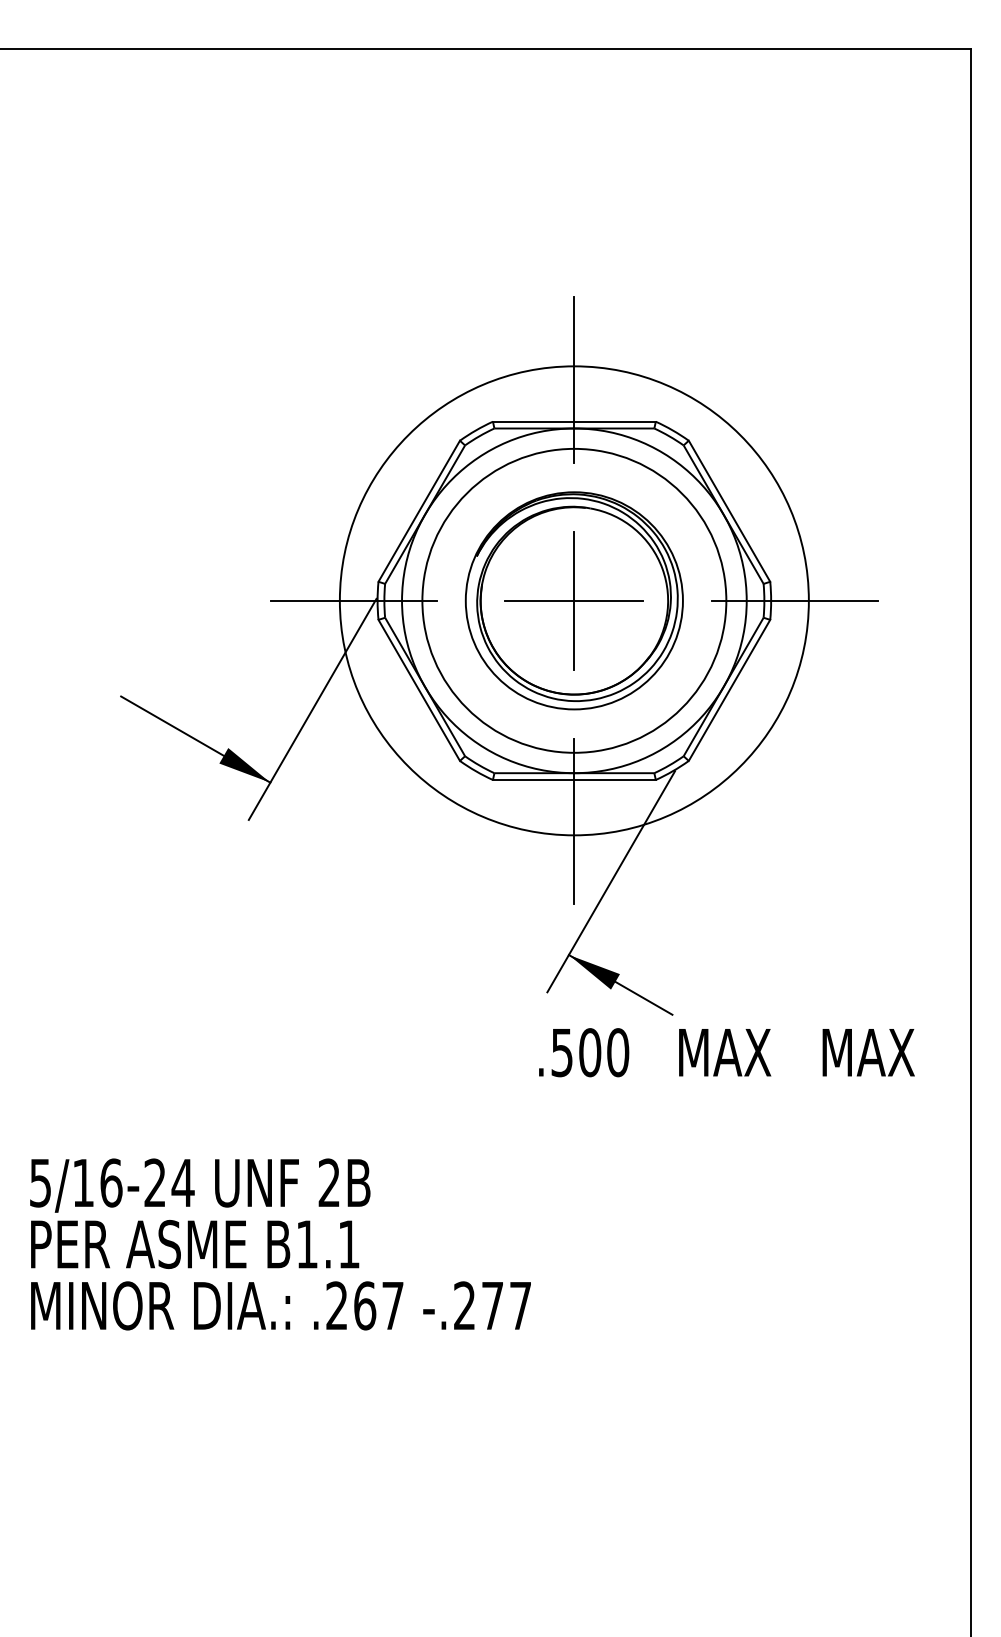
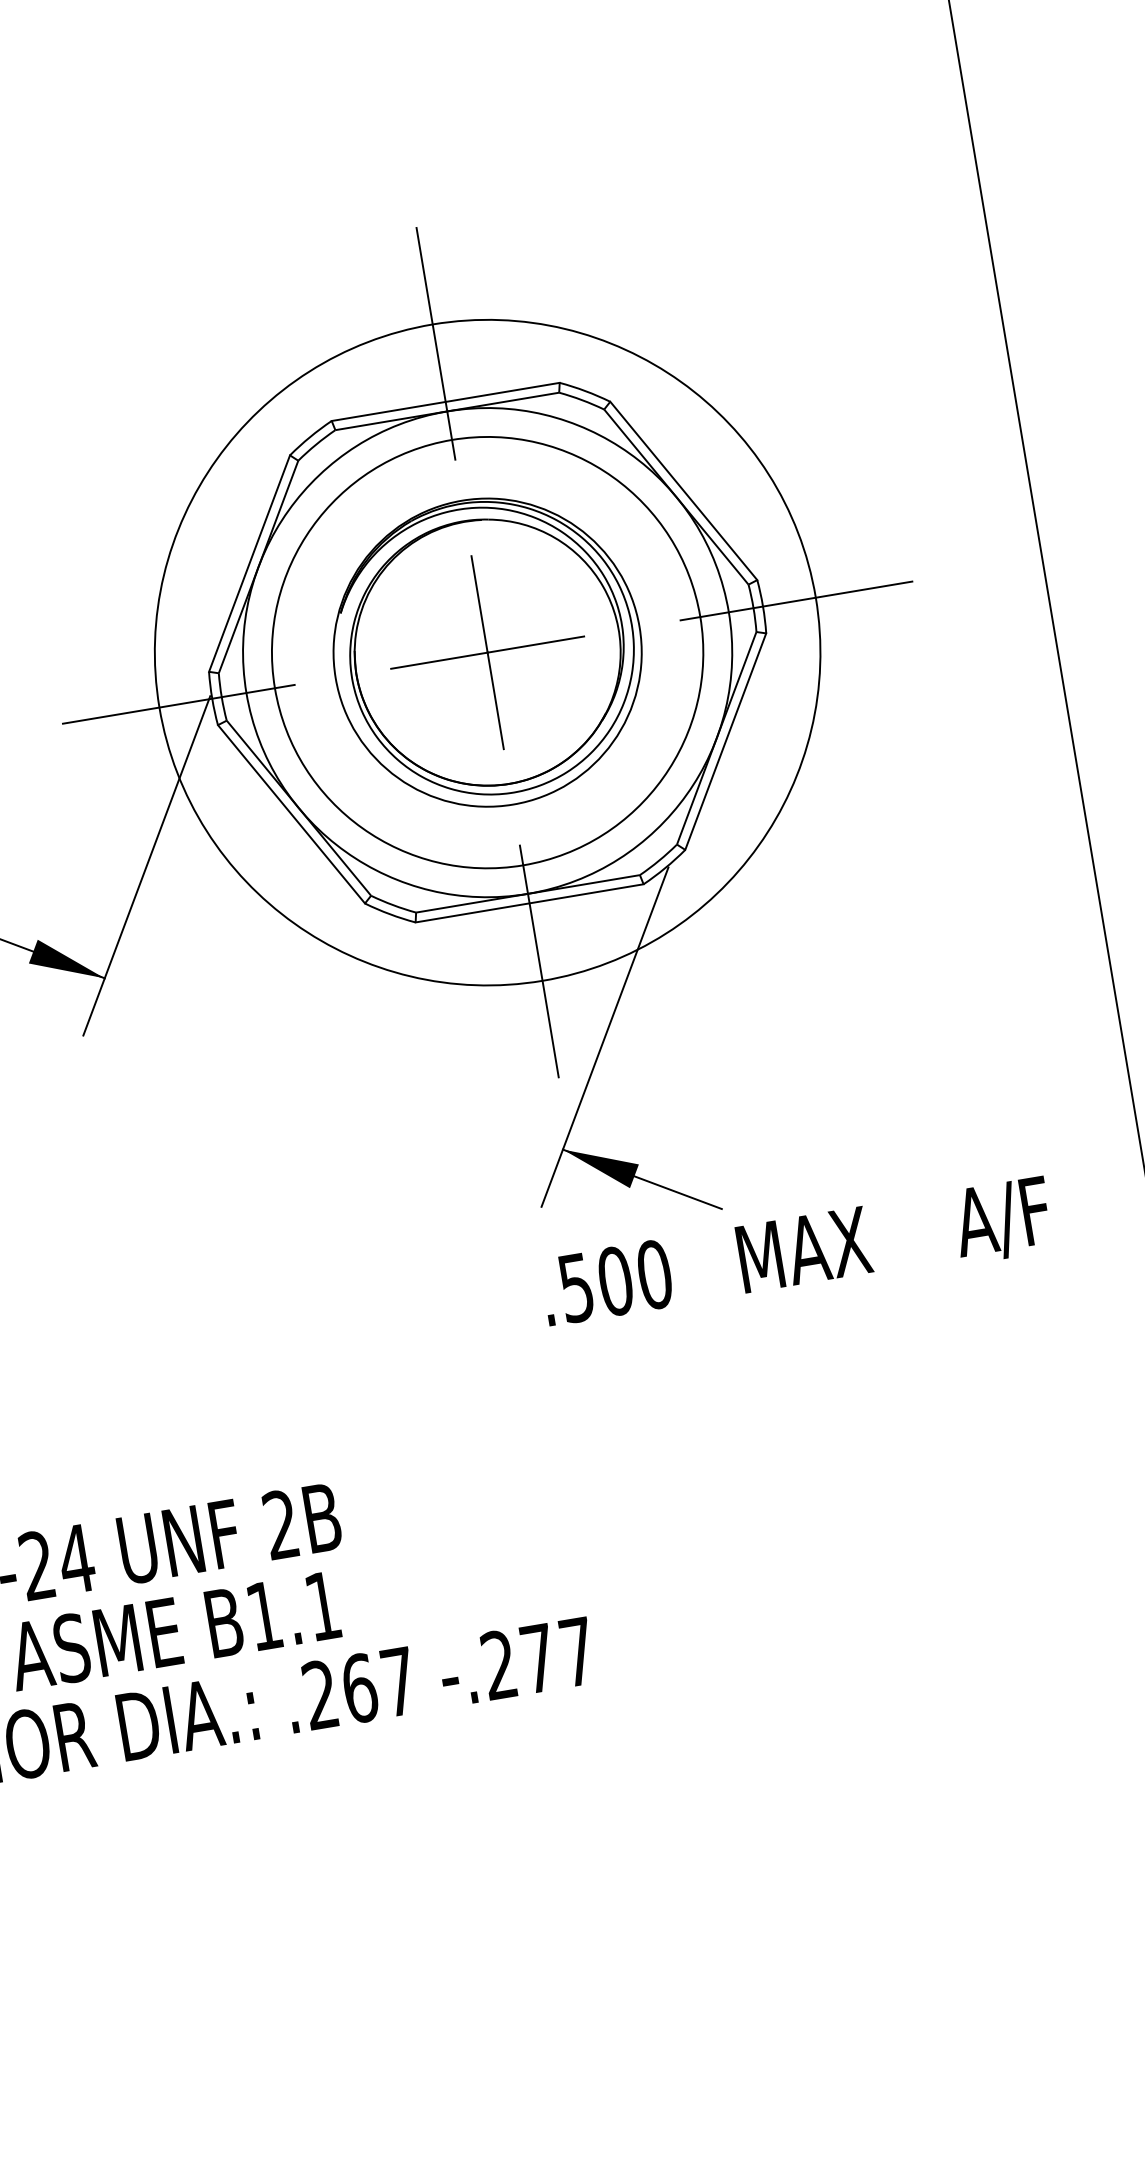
text: (868, 1055) -> (1005, 1220), MAX -> A/F

